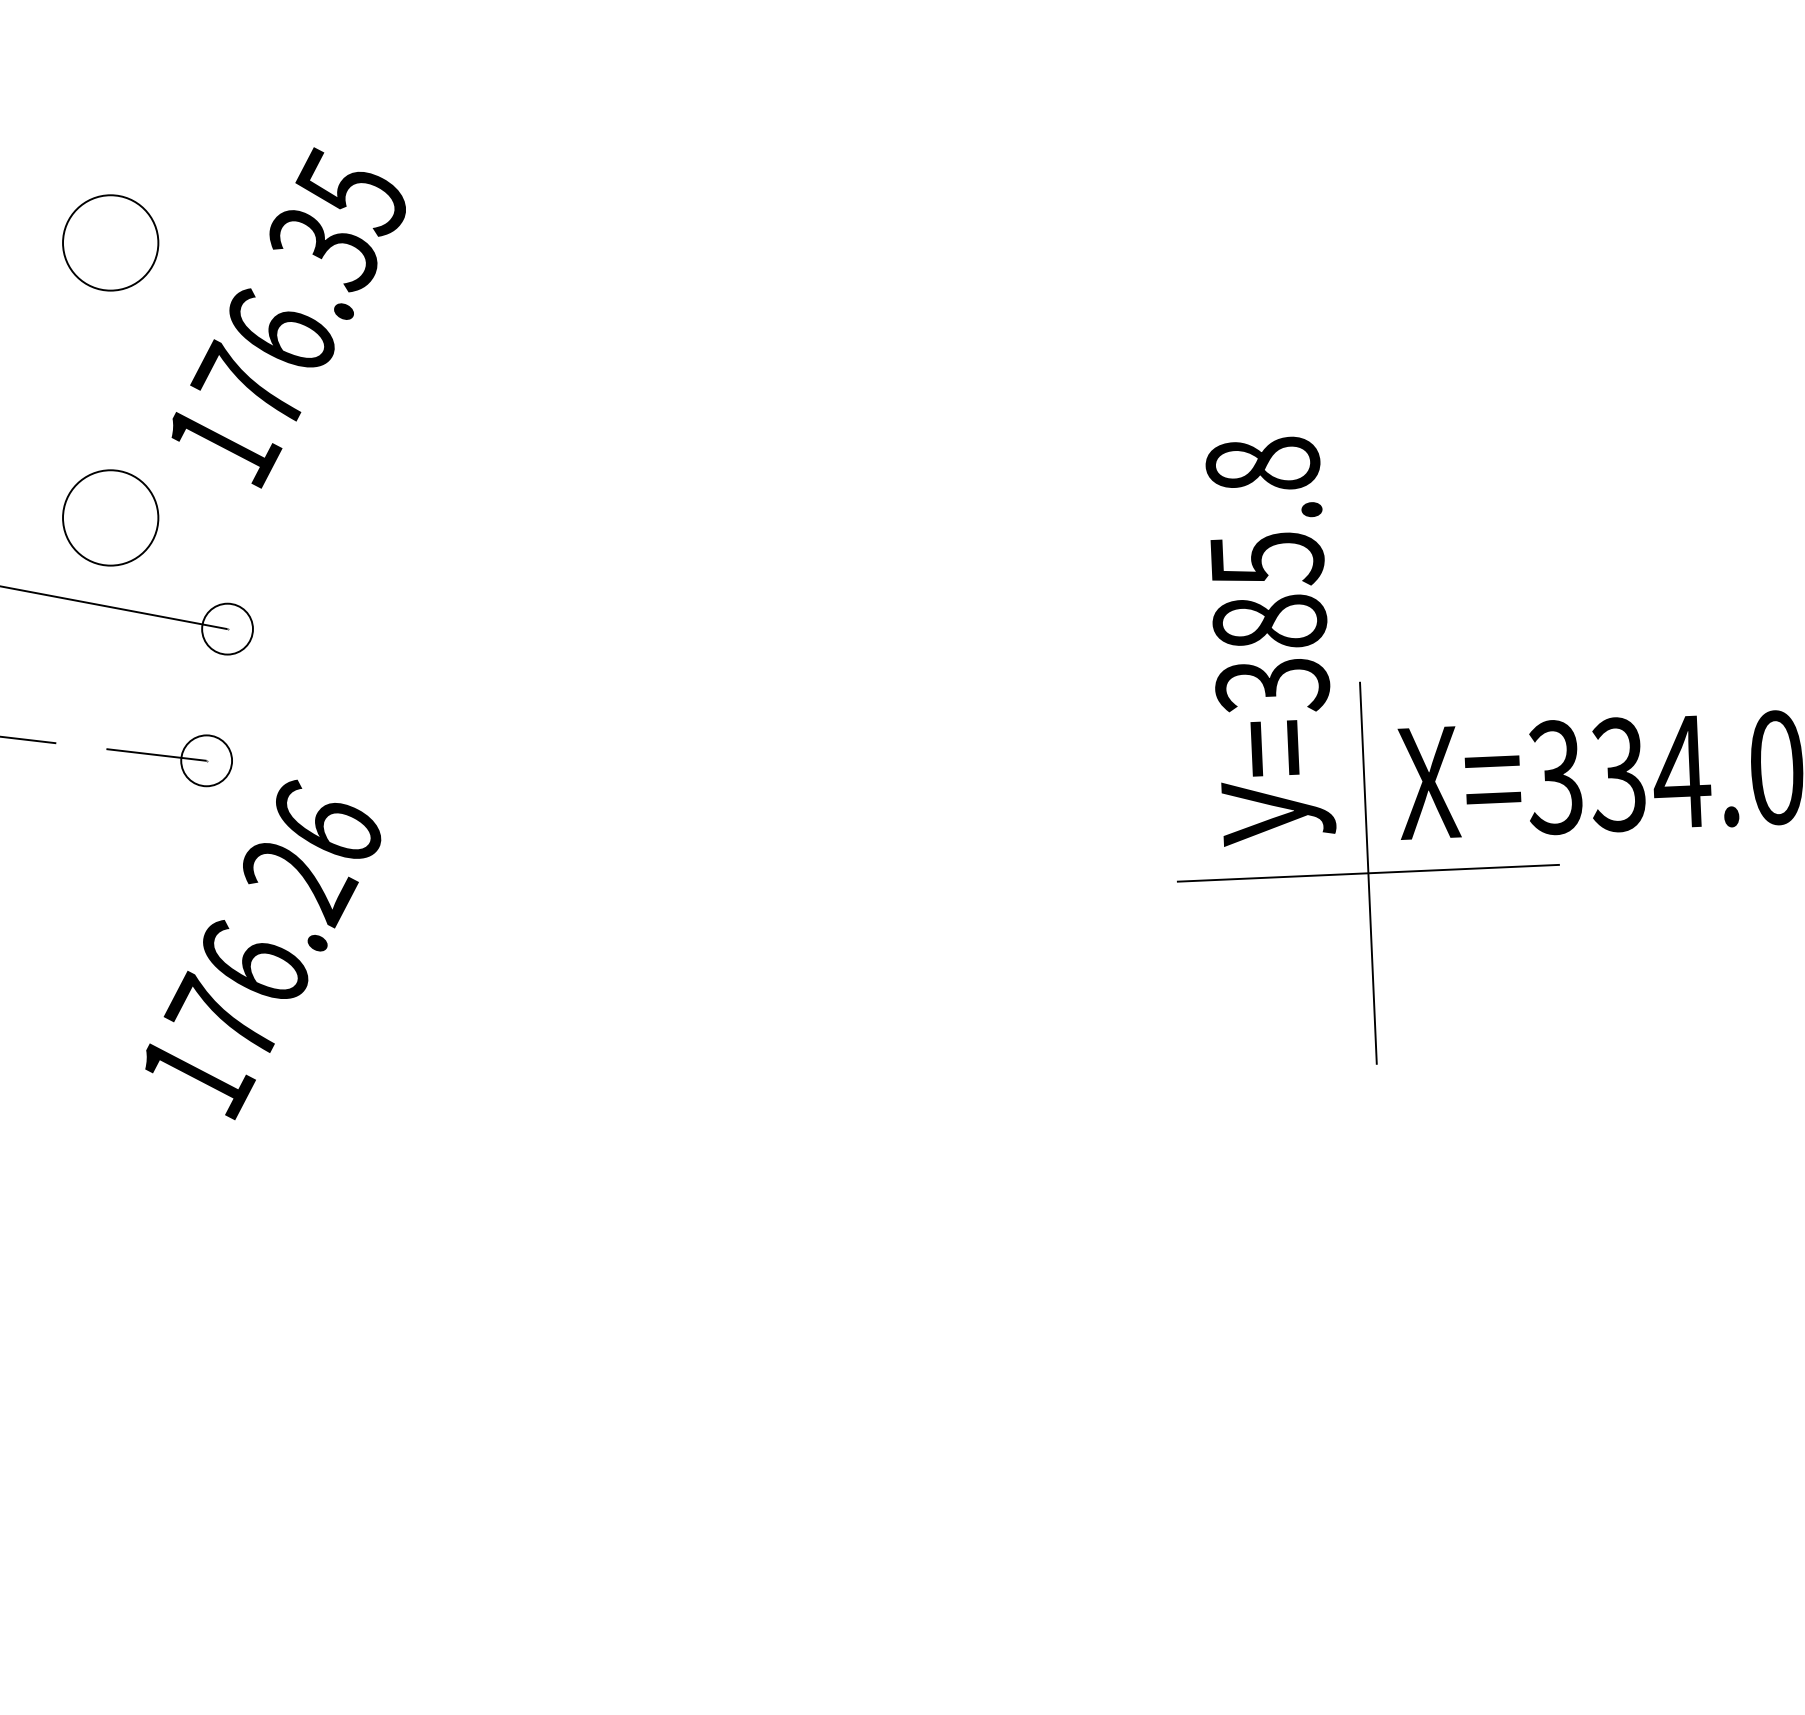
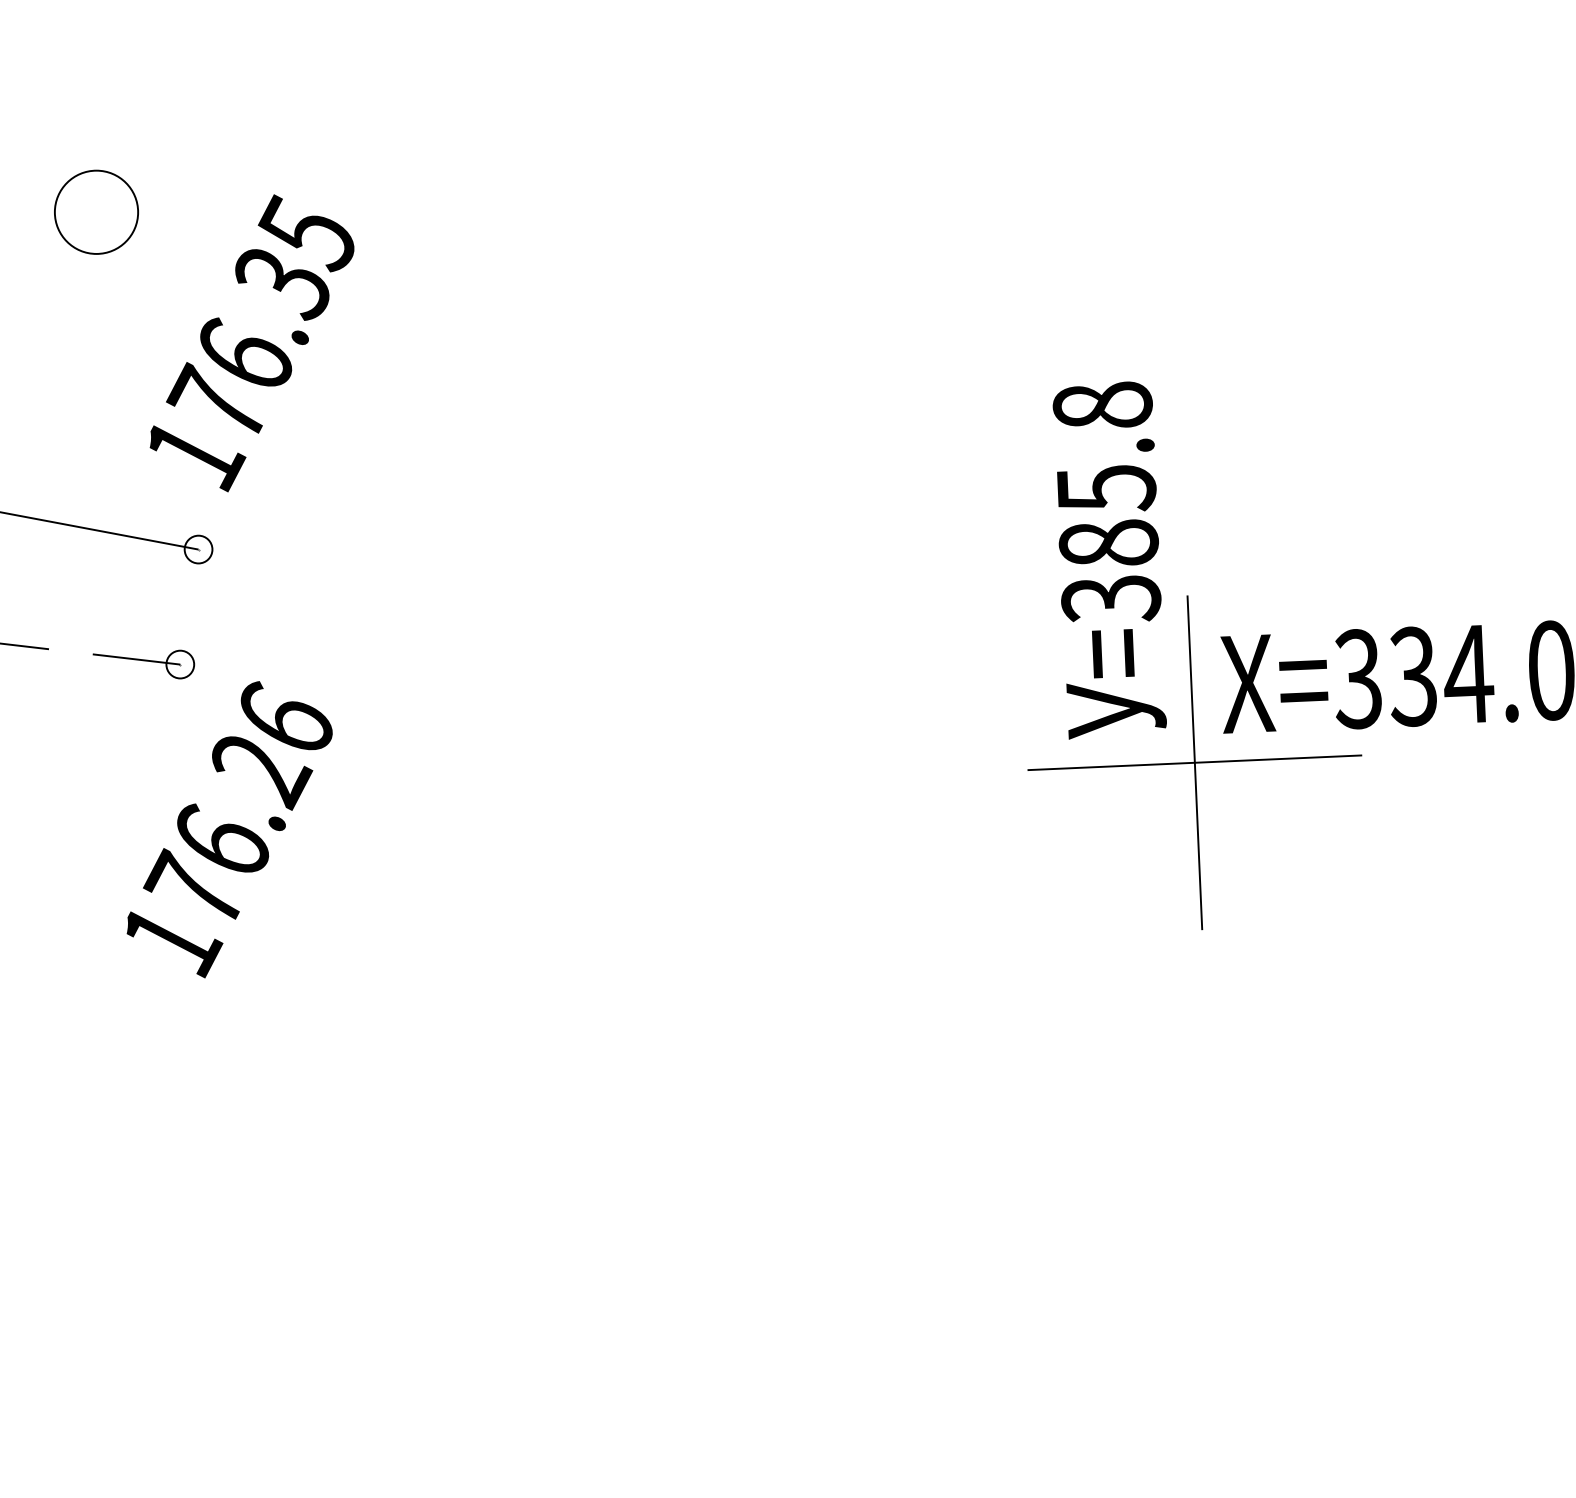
text: (288, 317) -> (251, 342), moved
part: (110, 517) -> (96, 452), removed
circle: (227, 629) -> (198, 549), size x0.62
circle: (206, 760) -> (180, 664), size x0.62

